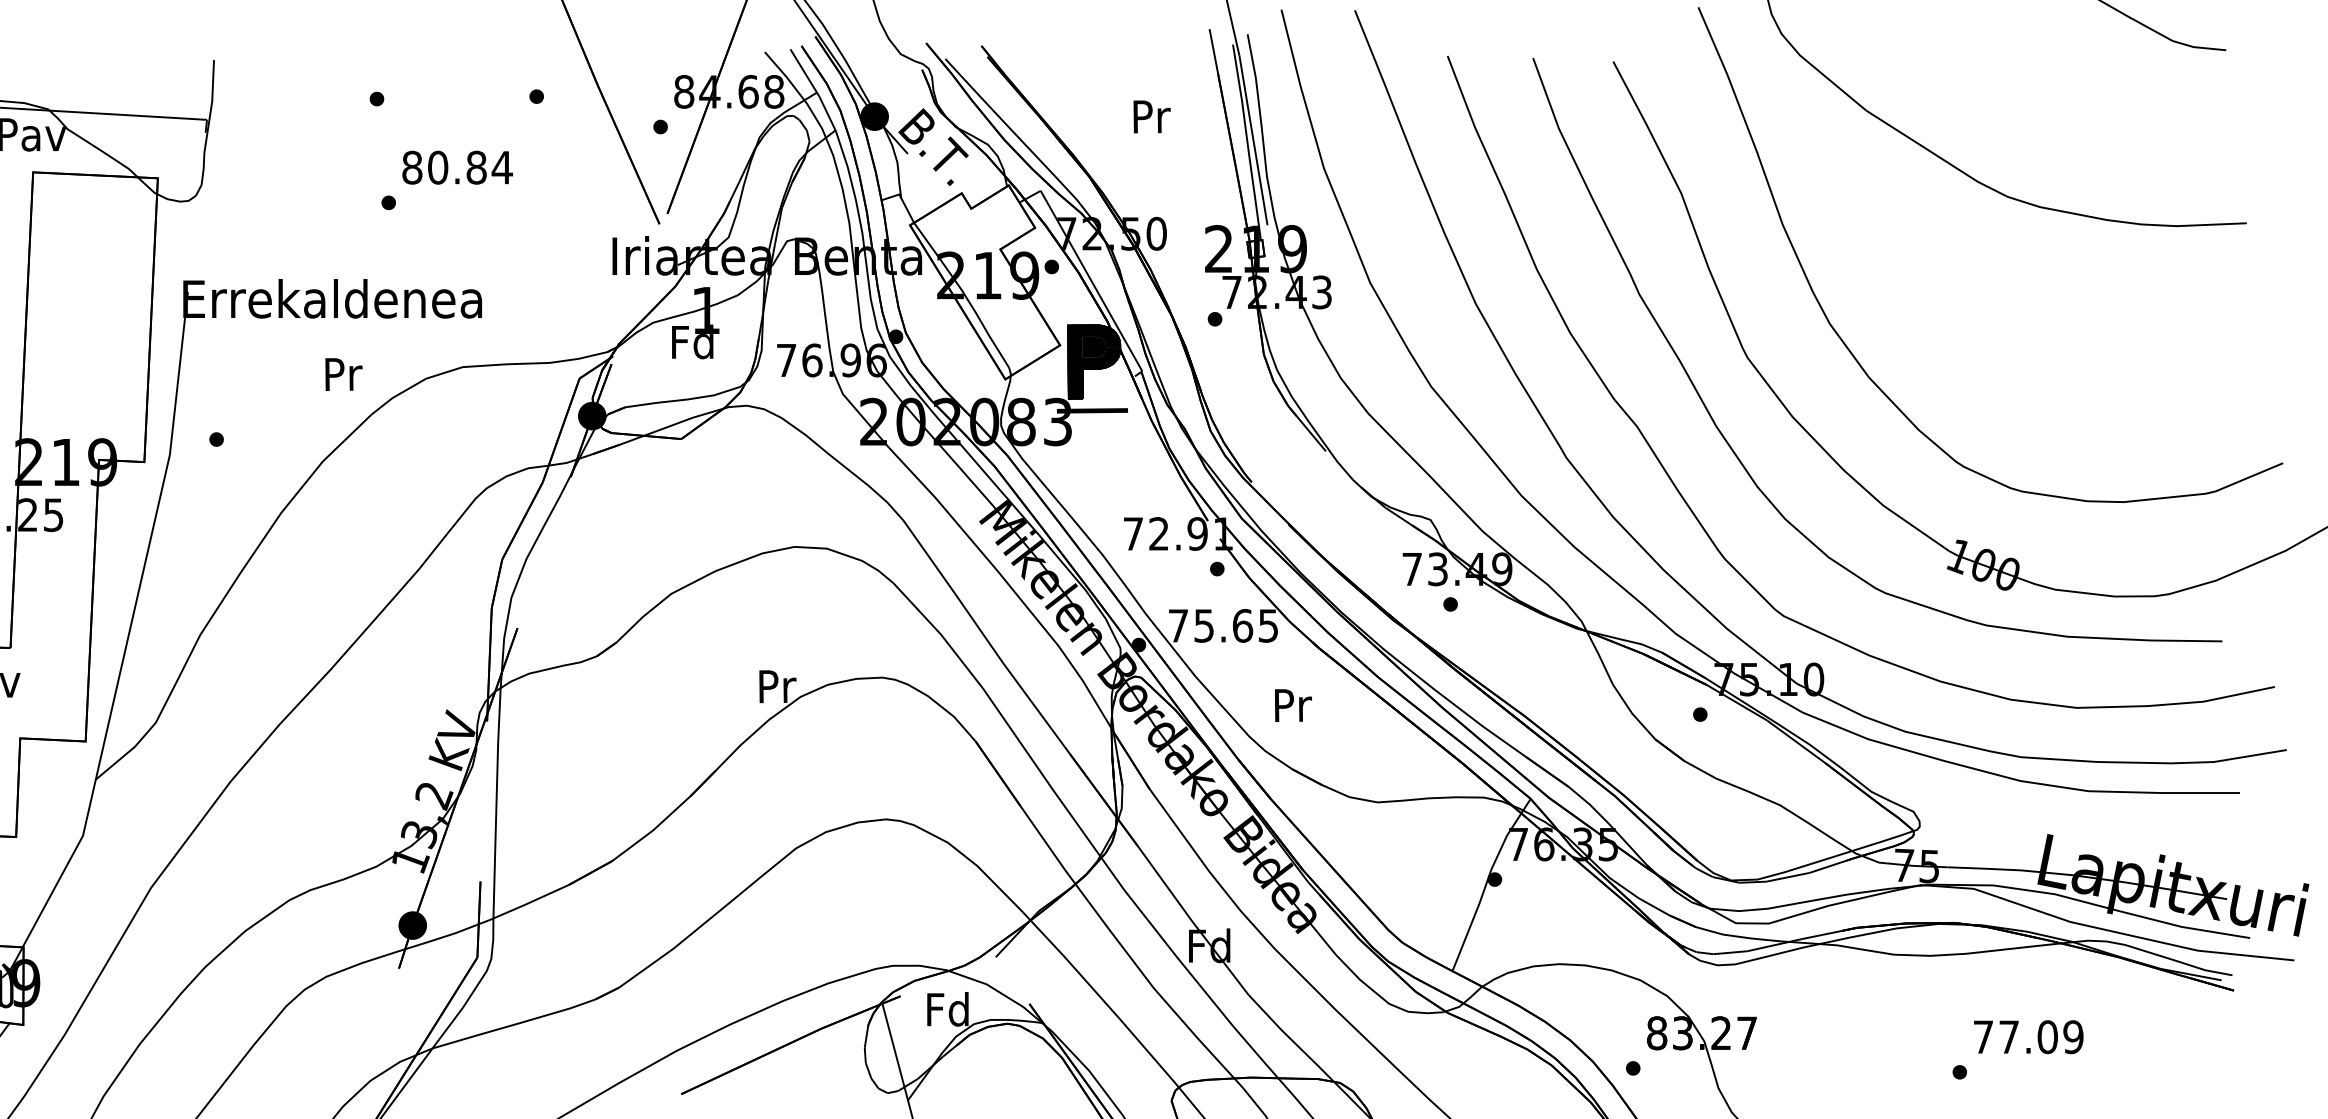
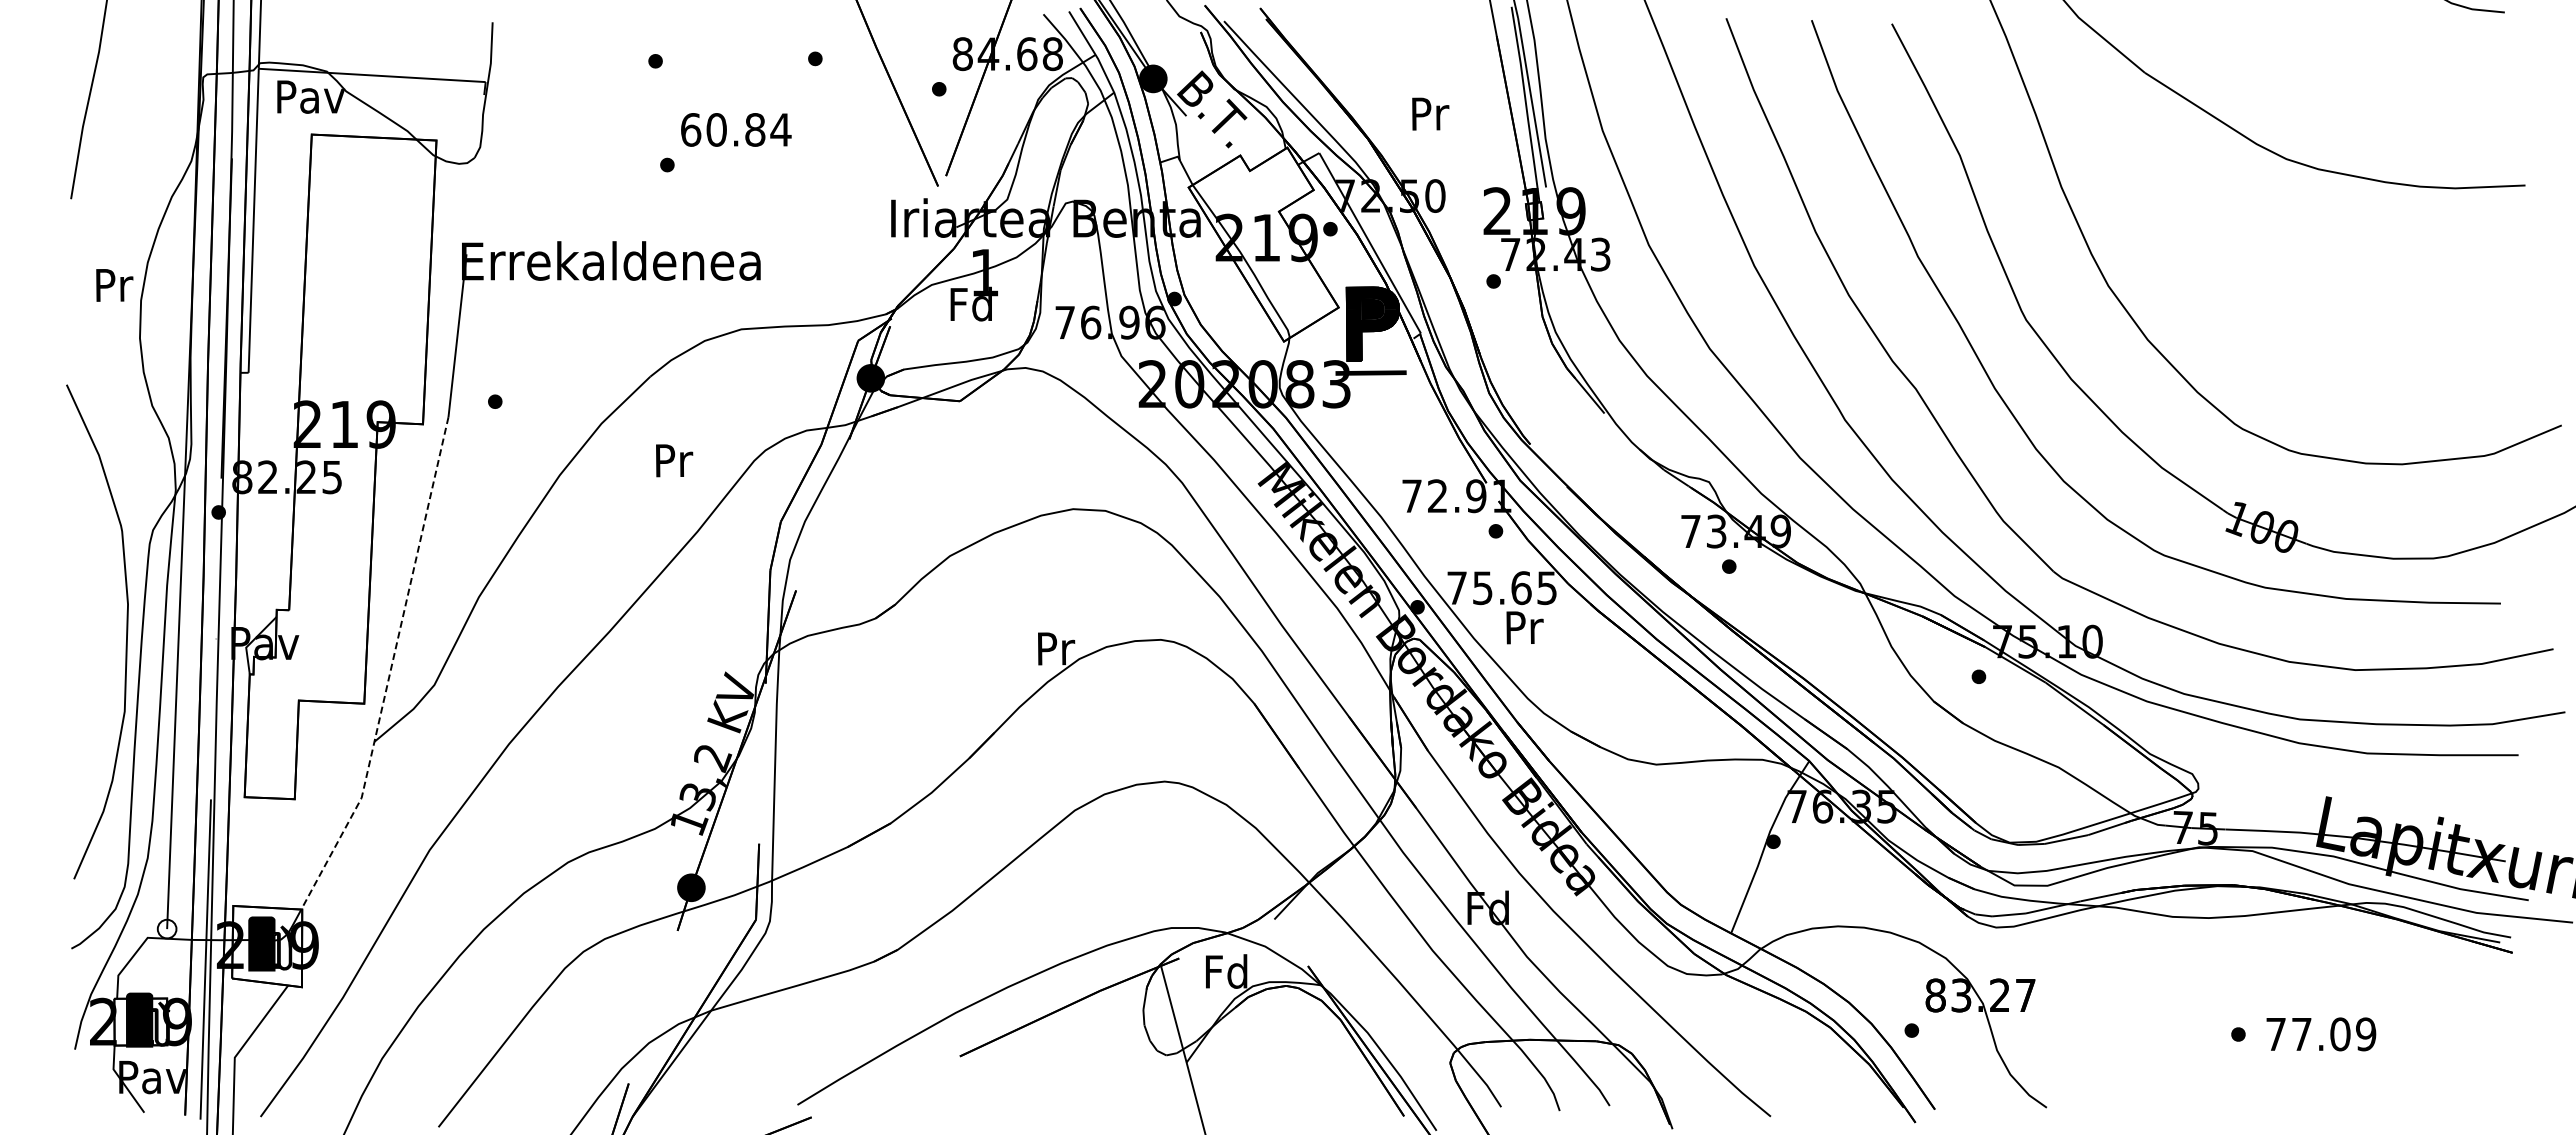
text: (1151, 116) -> (1430, 113), moved
text: (412, 167) -> (691, 129), 80.84 -> 60.84
text: (343, 374) -> (674, 460), moved
text: (1292, 705) -> (1524, 627), moved
line: (111, 708) -> (390, 670), solid -> dashed
text: (2028, 1037) -> (2321, 1034), moved

